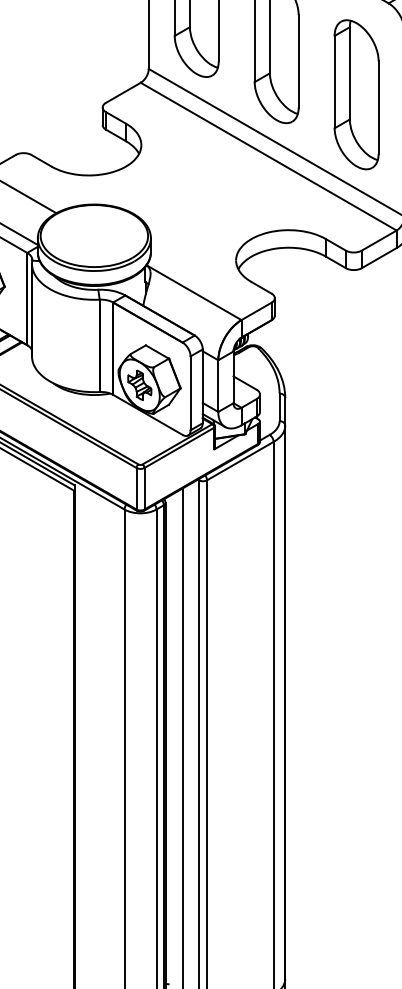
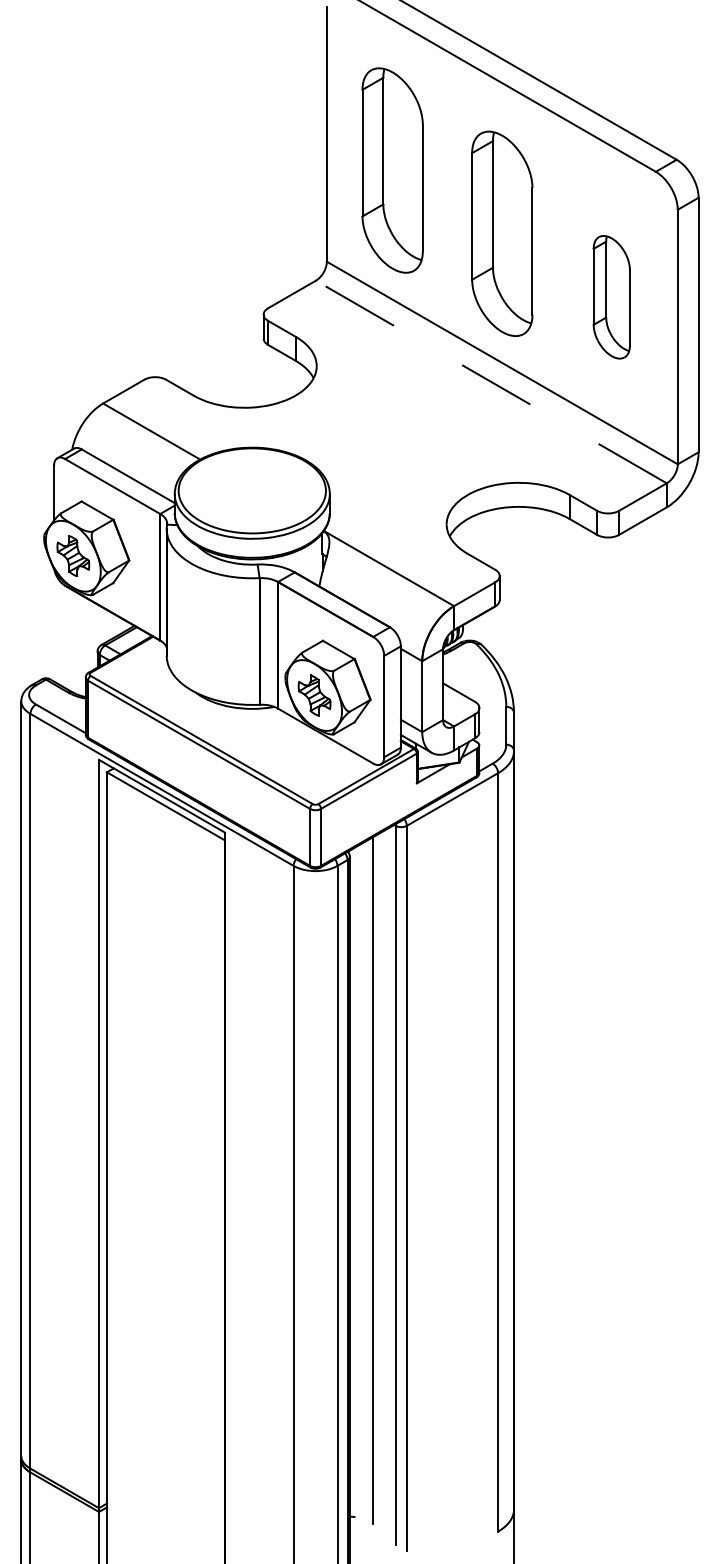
part: (356, 95) -> (611, 297), size x0.6
line: (268, 157) -> (491, 382), solid -> dashed

